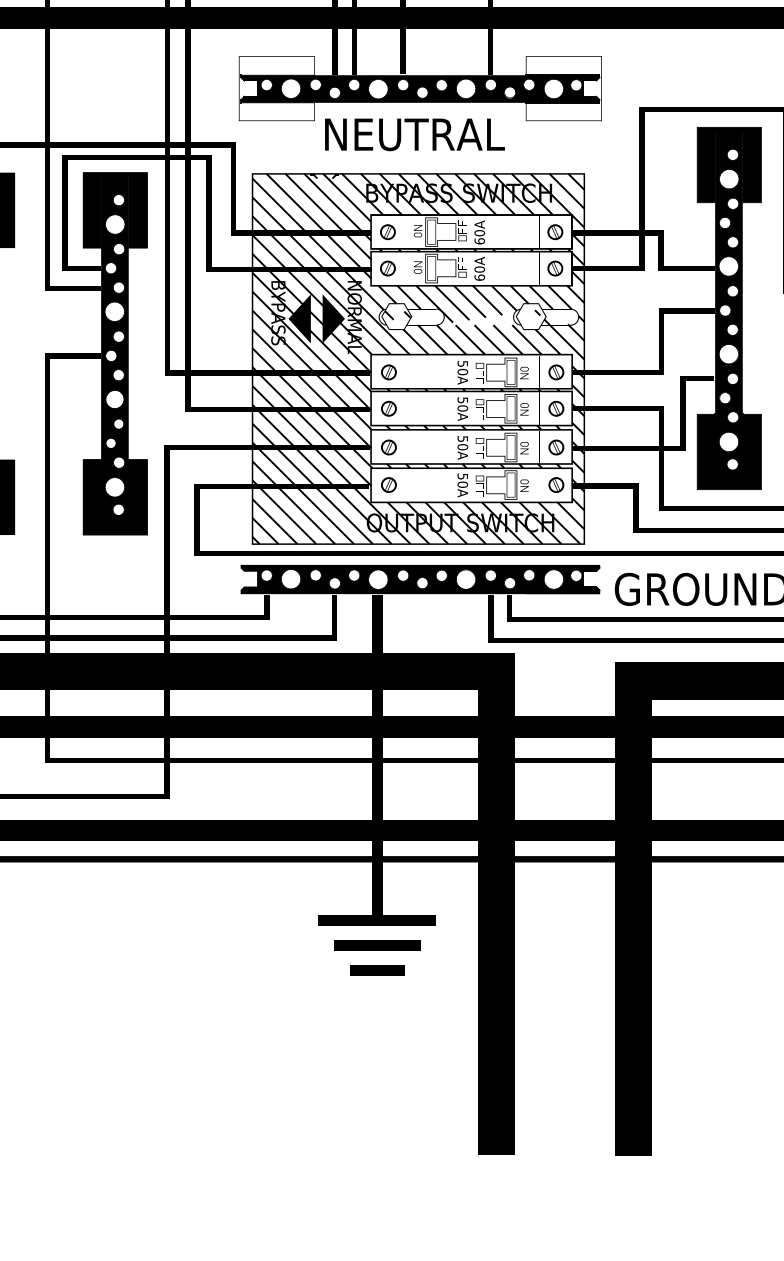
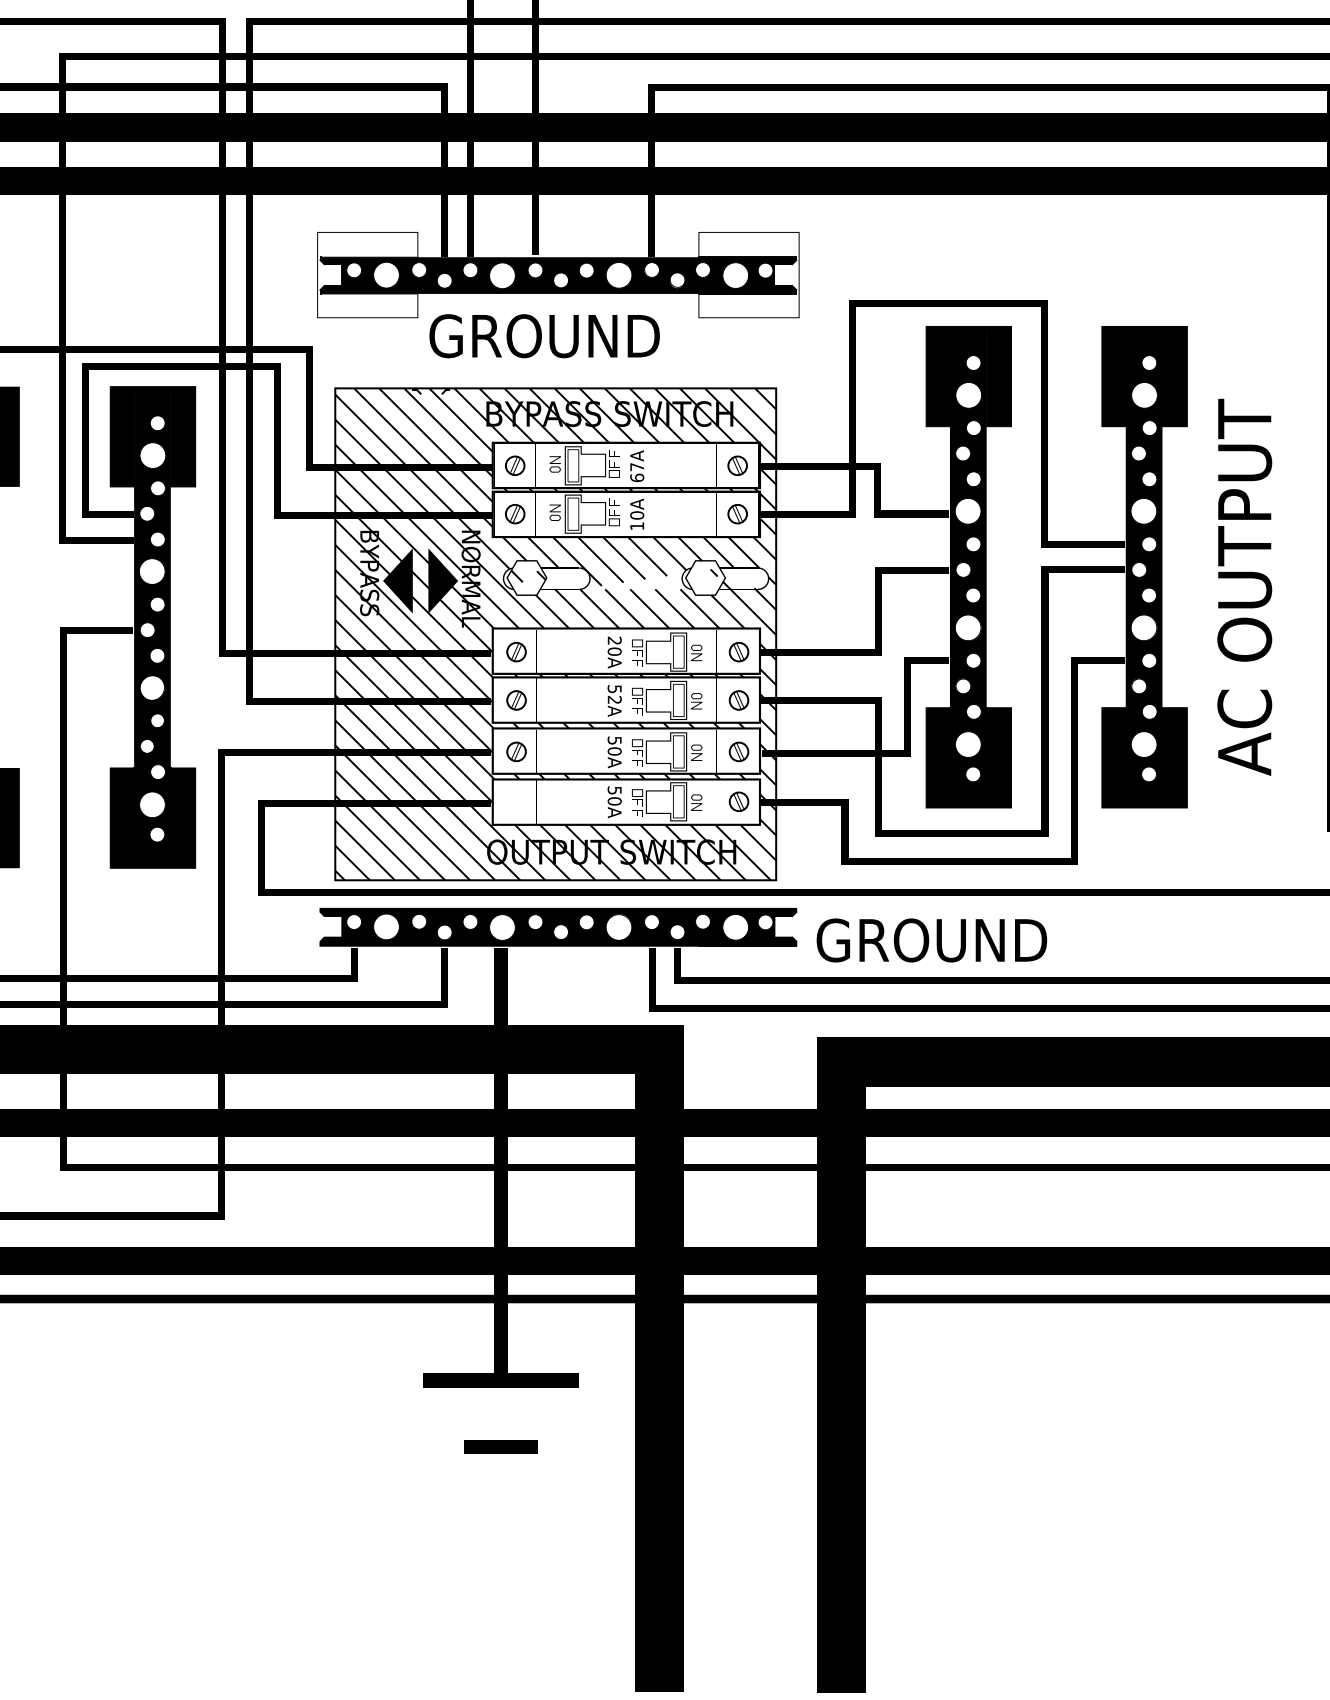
text: (413, 134) -> (549, 336), NEUTRAL -> GROUND
text: (479, 232) -> (637, 466), 60A -> 67A
text: (479, 277) -> (637, 526), 60A -> 10A
text: (462, 363) -> (614, 640), 50A -> 20A
text: (462, 408) -> (614, 699), 50A -> 52A
part: (388, 484) -> (516, 801), removed
line: (377, 945) -> (501, 1413), removed

